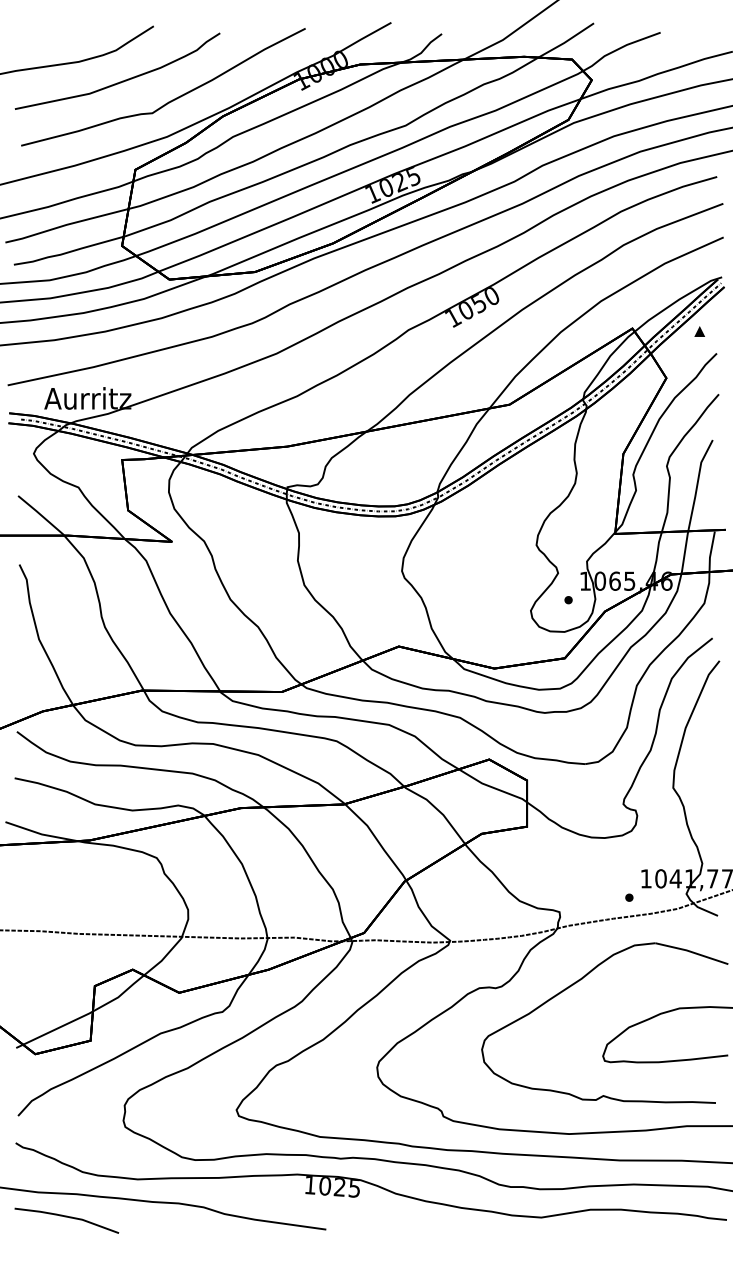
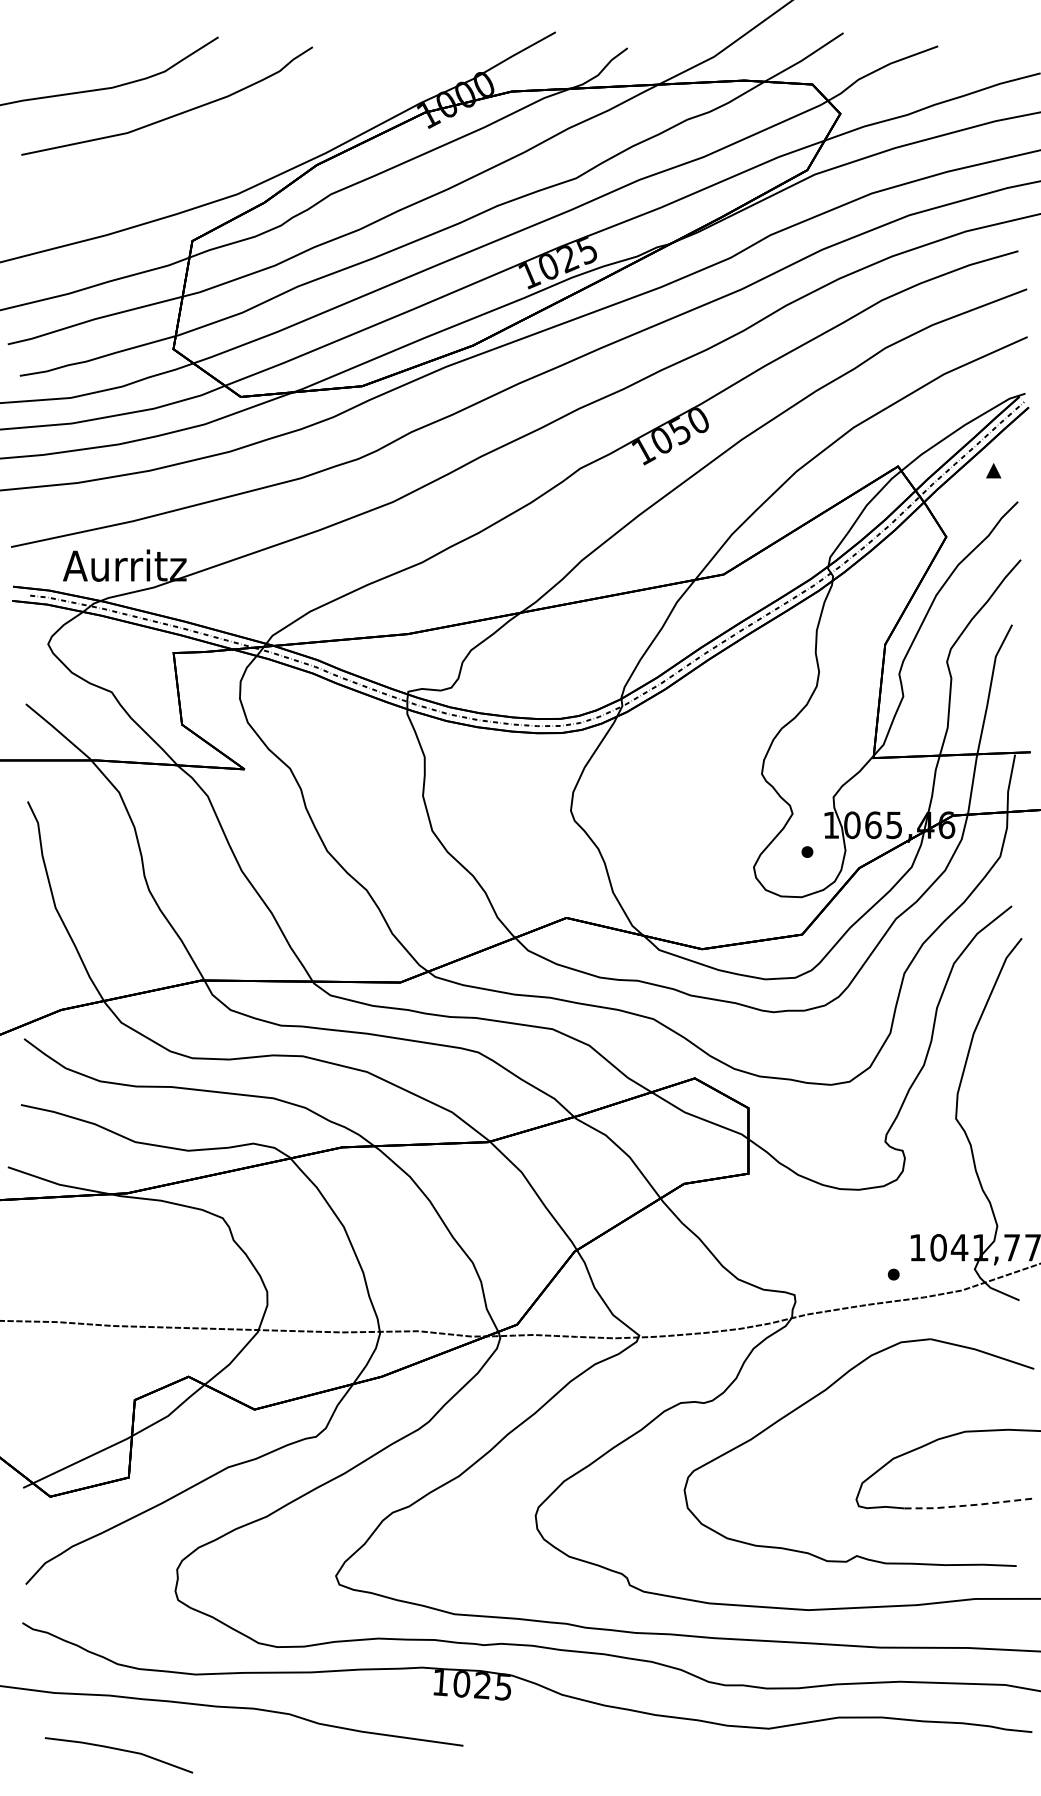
curve: (170, 101) -> (241, 143), removed
line: (682, 1060) -> (969, 1505), solid -> dashed
line: (66, 1217) -> (118, 1750), moved

